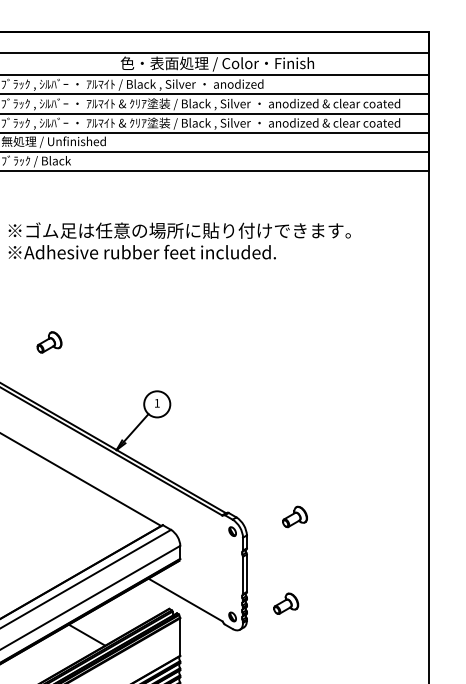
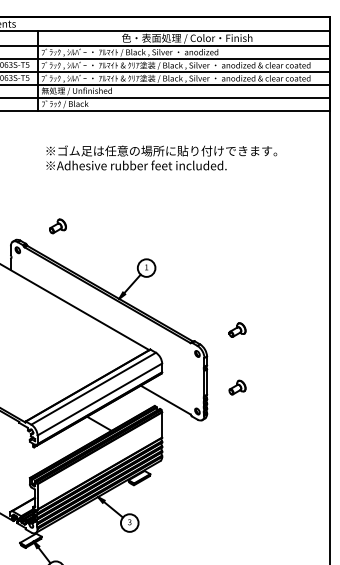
part: (48, 342) -> (57, 226), moved
part: (294, 516) -> (237, 329), moved
part: (286, 603) -> (237, 387), moved

